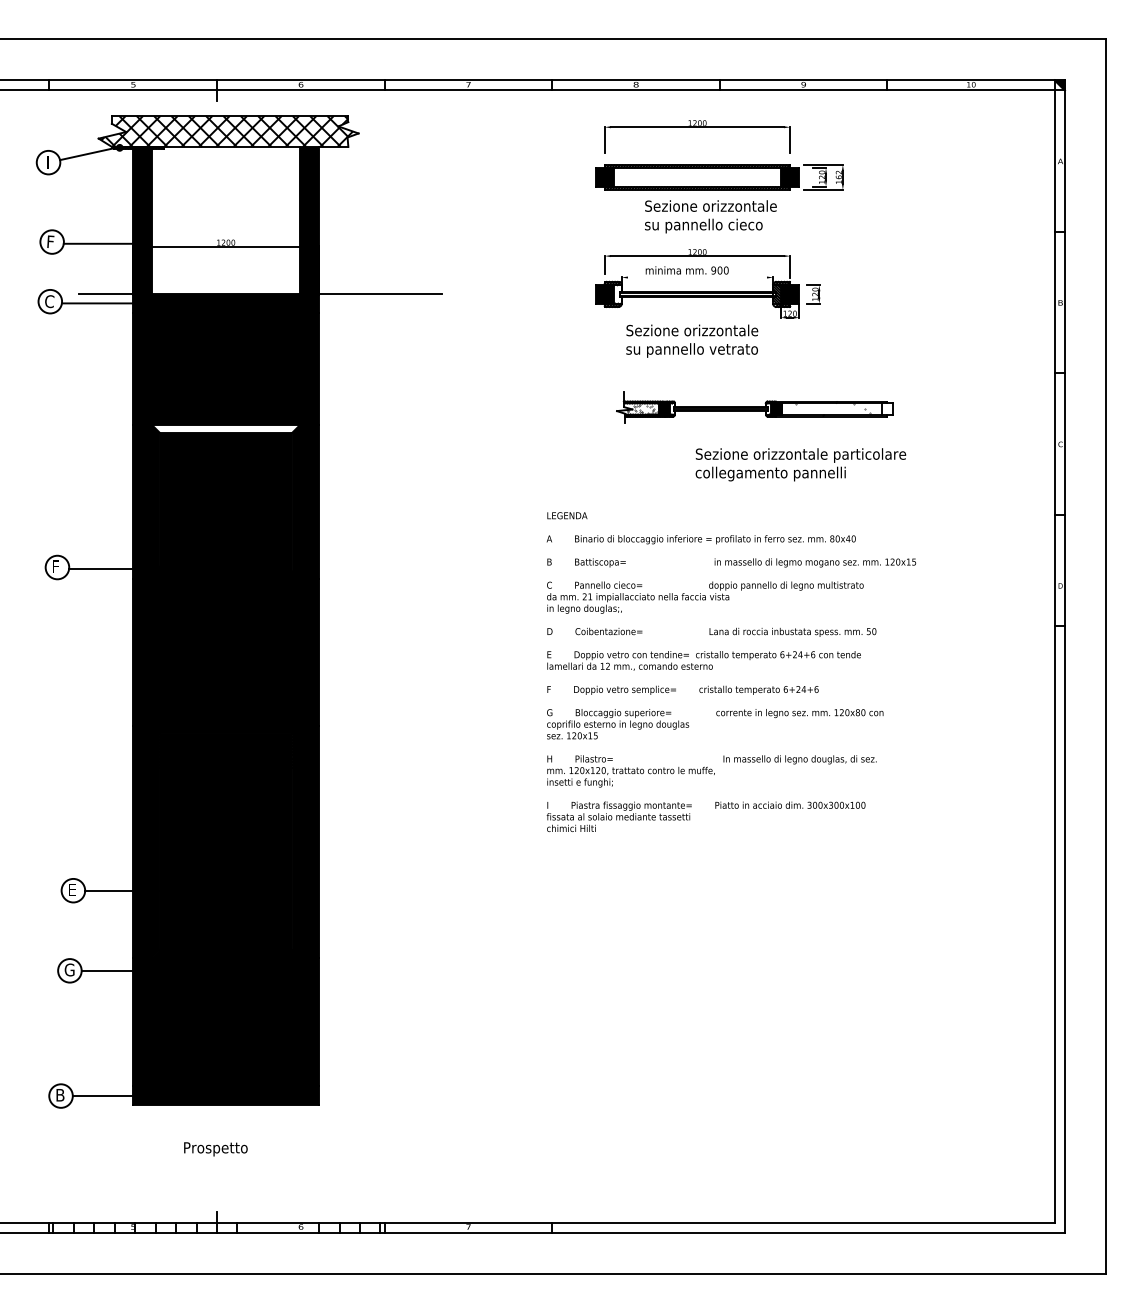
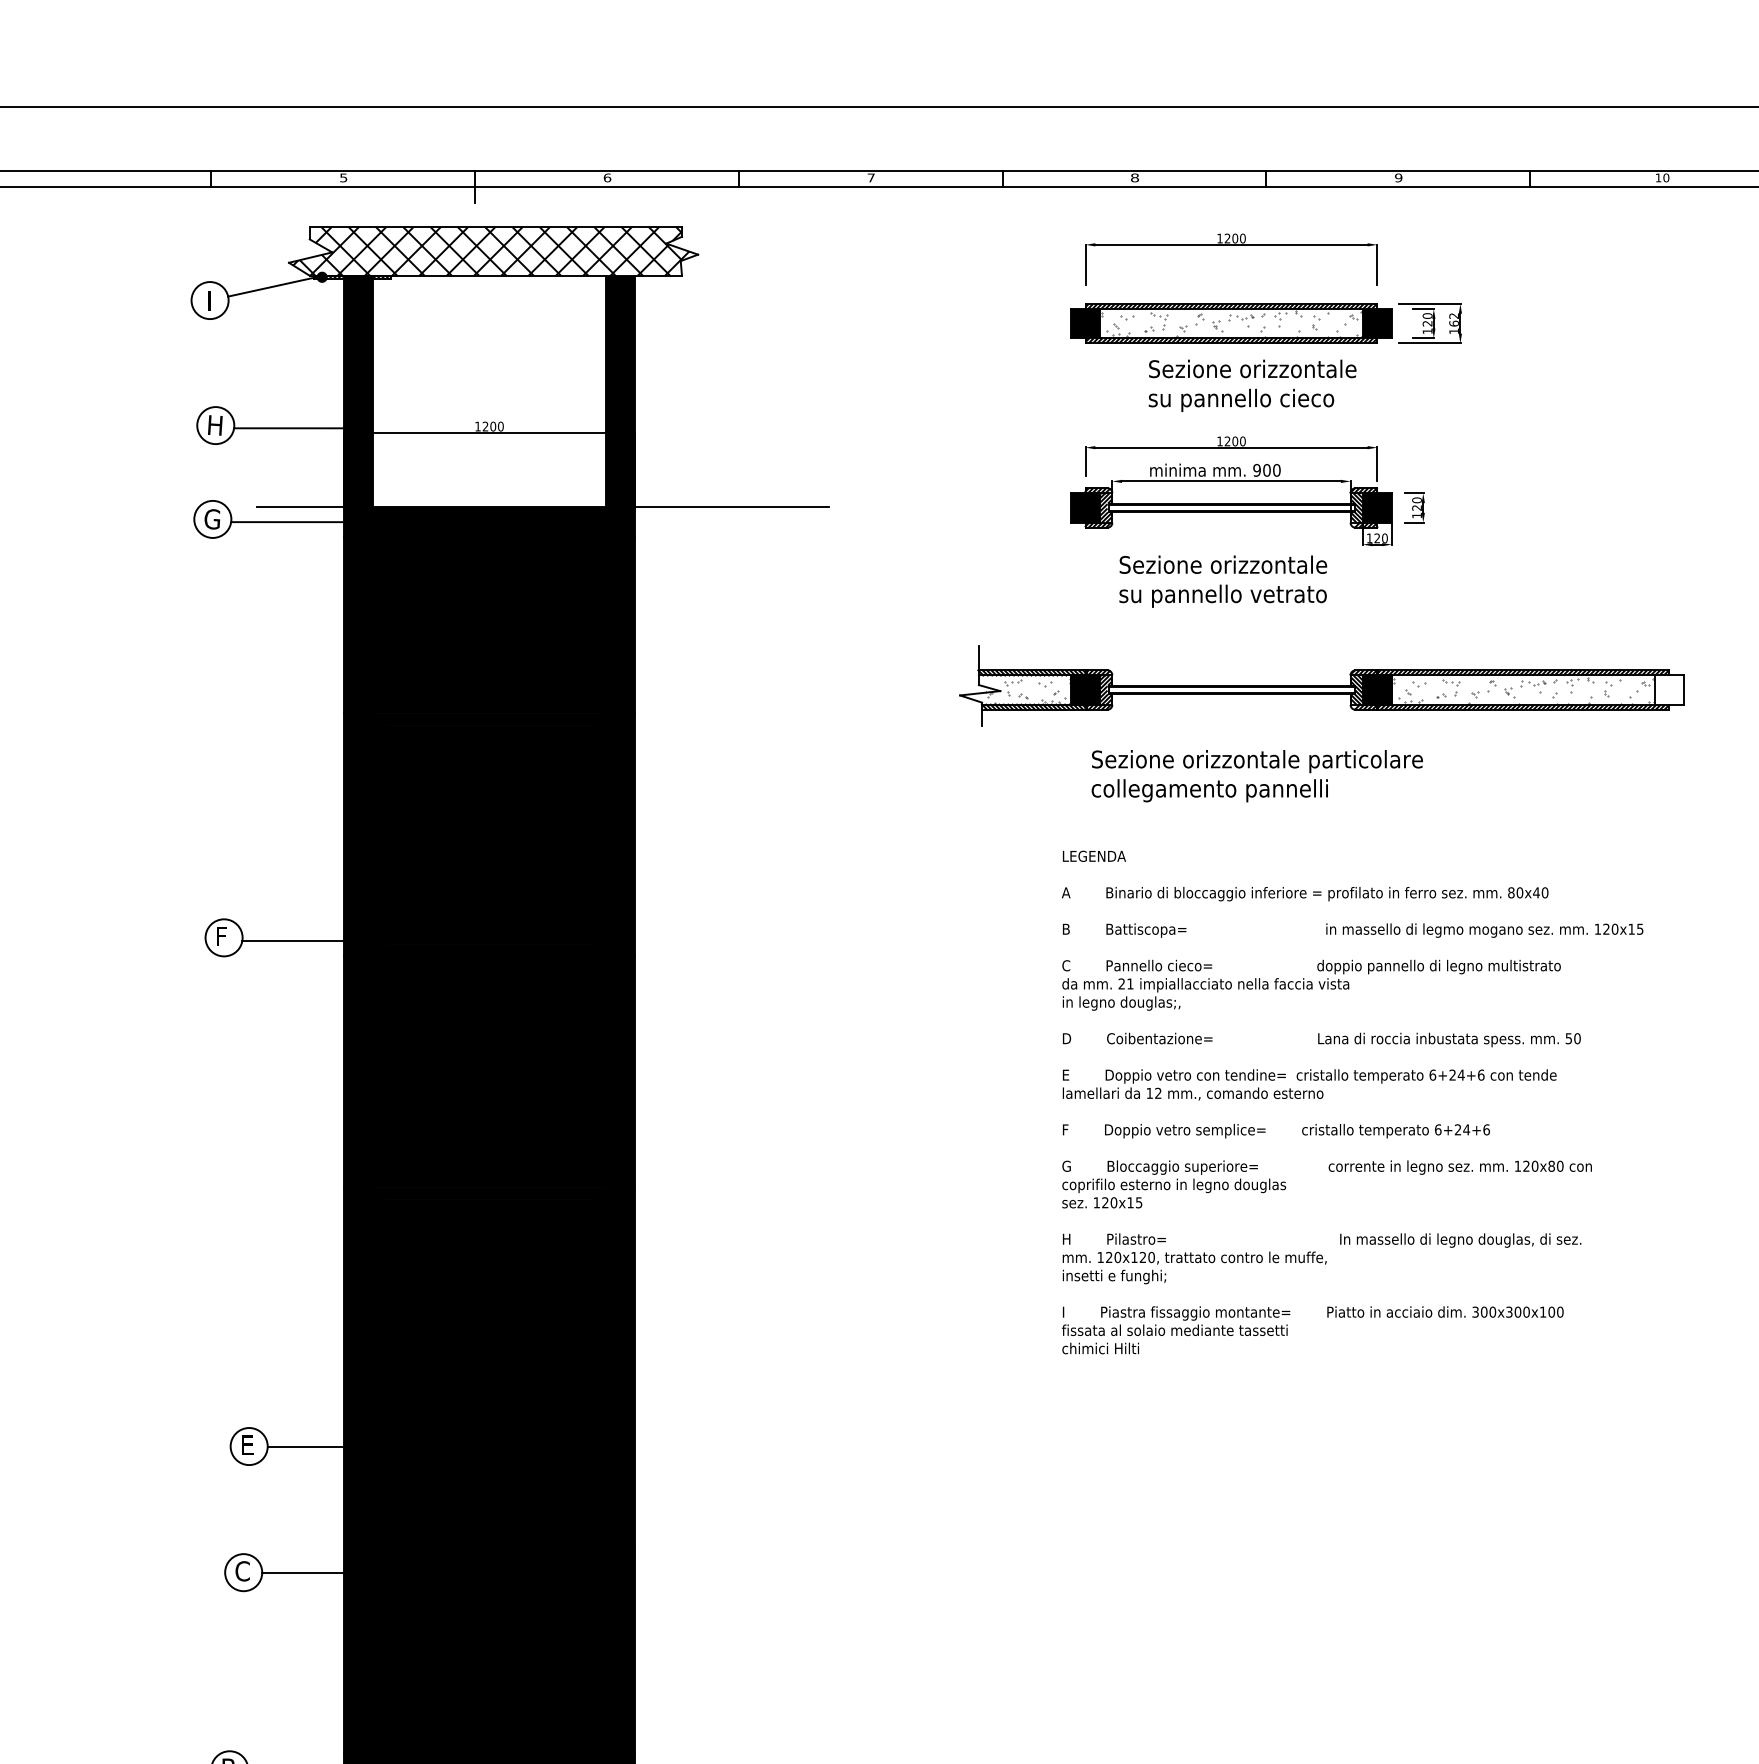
hatch: (697, 177) -> (1231, 323), added
text: (52, 241) -> (216, 424), F -> H
line: (696, 277) -> (1229, 481), added
hatch: (617, 294) -> (1105, 508), added
text: (52, 301) -> (216, 519), C -> G
part: (754, 407) -> (1321, 685), size x1.67
fill: (225, 428) -> (488, 719), added
text: (800, 464) -> (1256, 775), moved
text: (731, 671) -> (1352, 1101), moved
text: (72, 969) -> (247, 1570), G -> C

